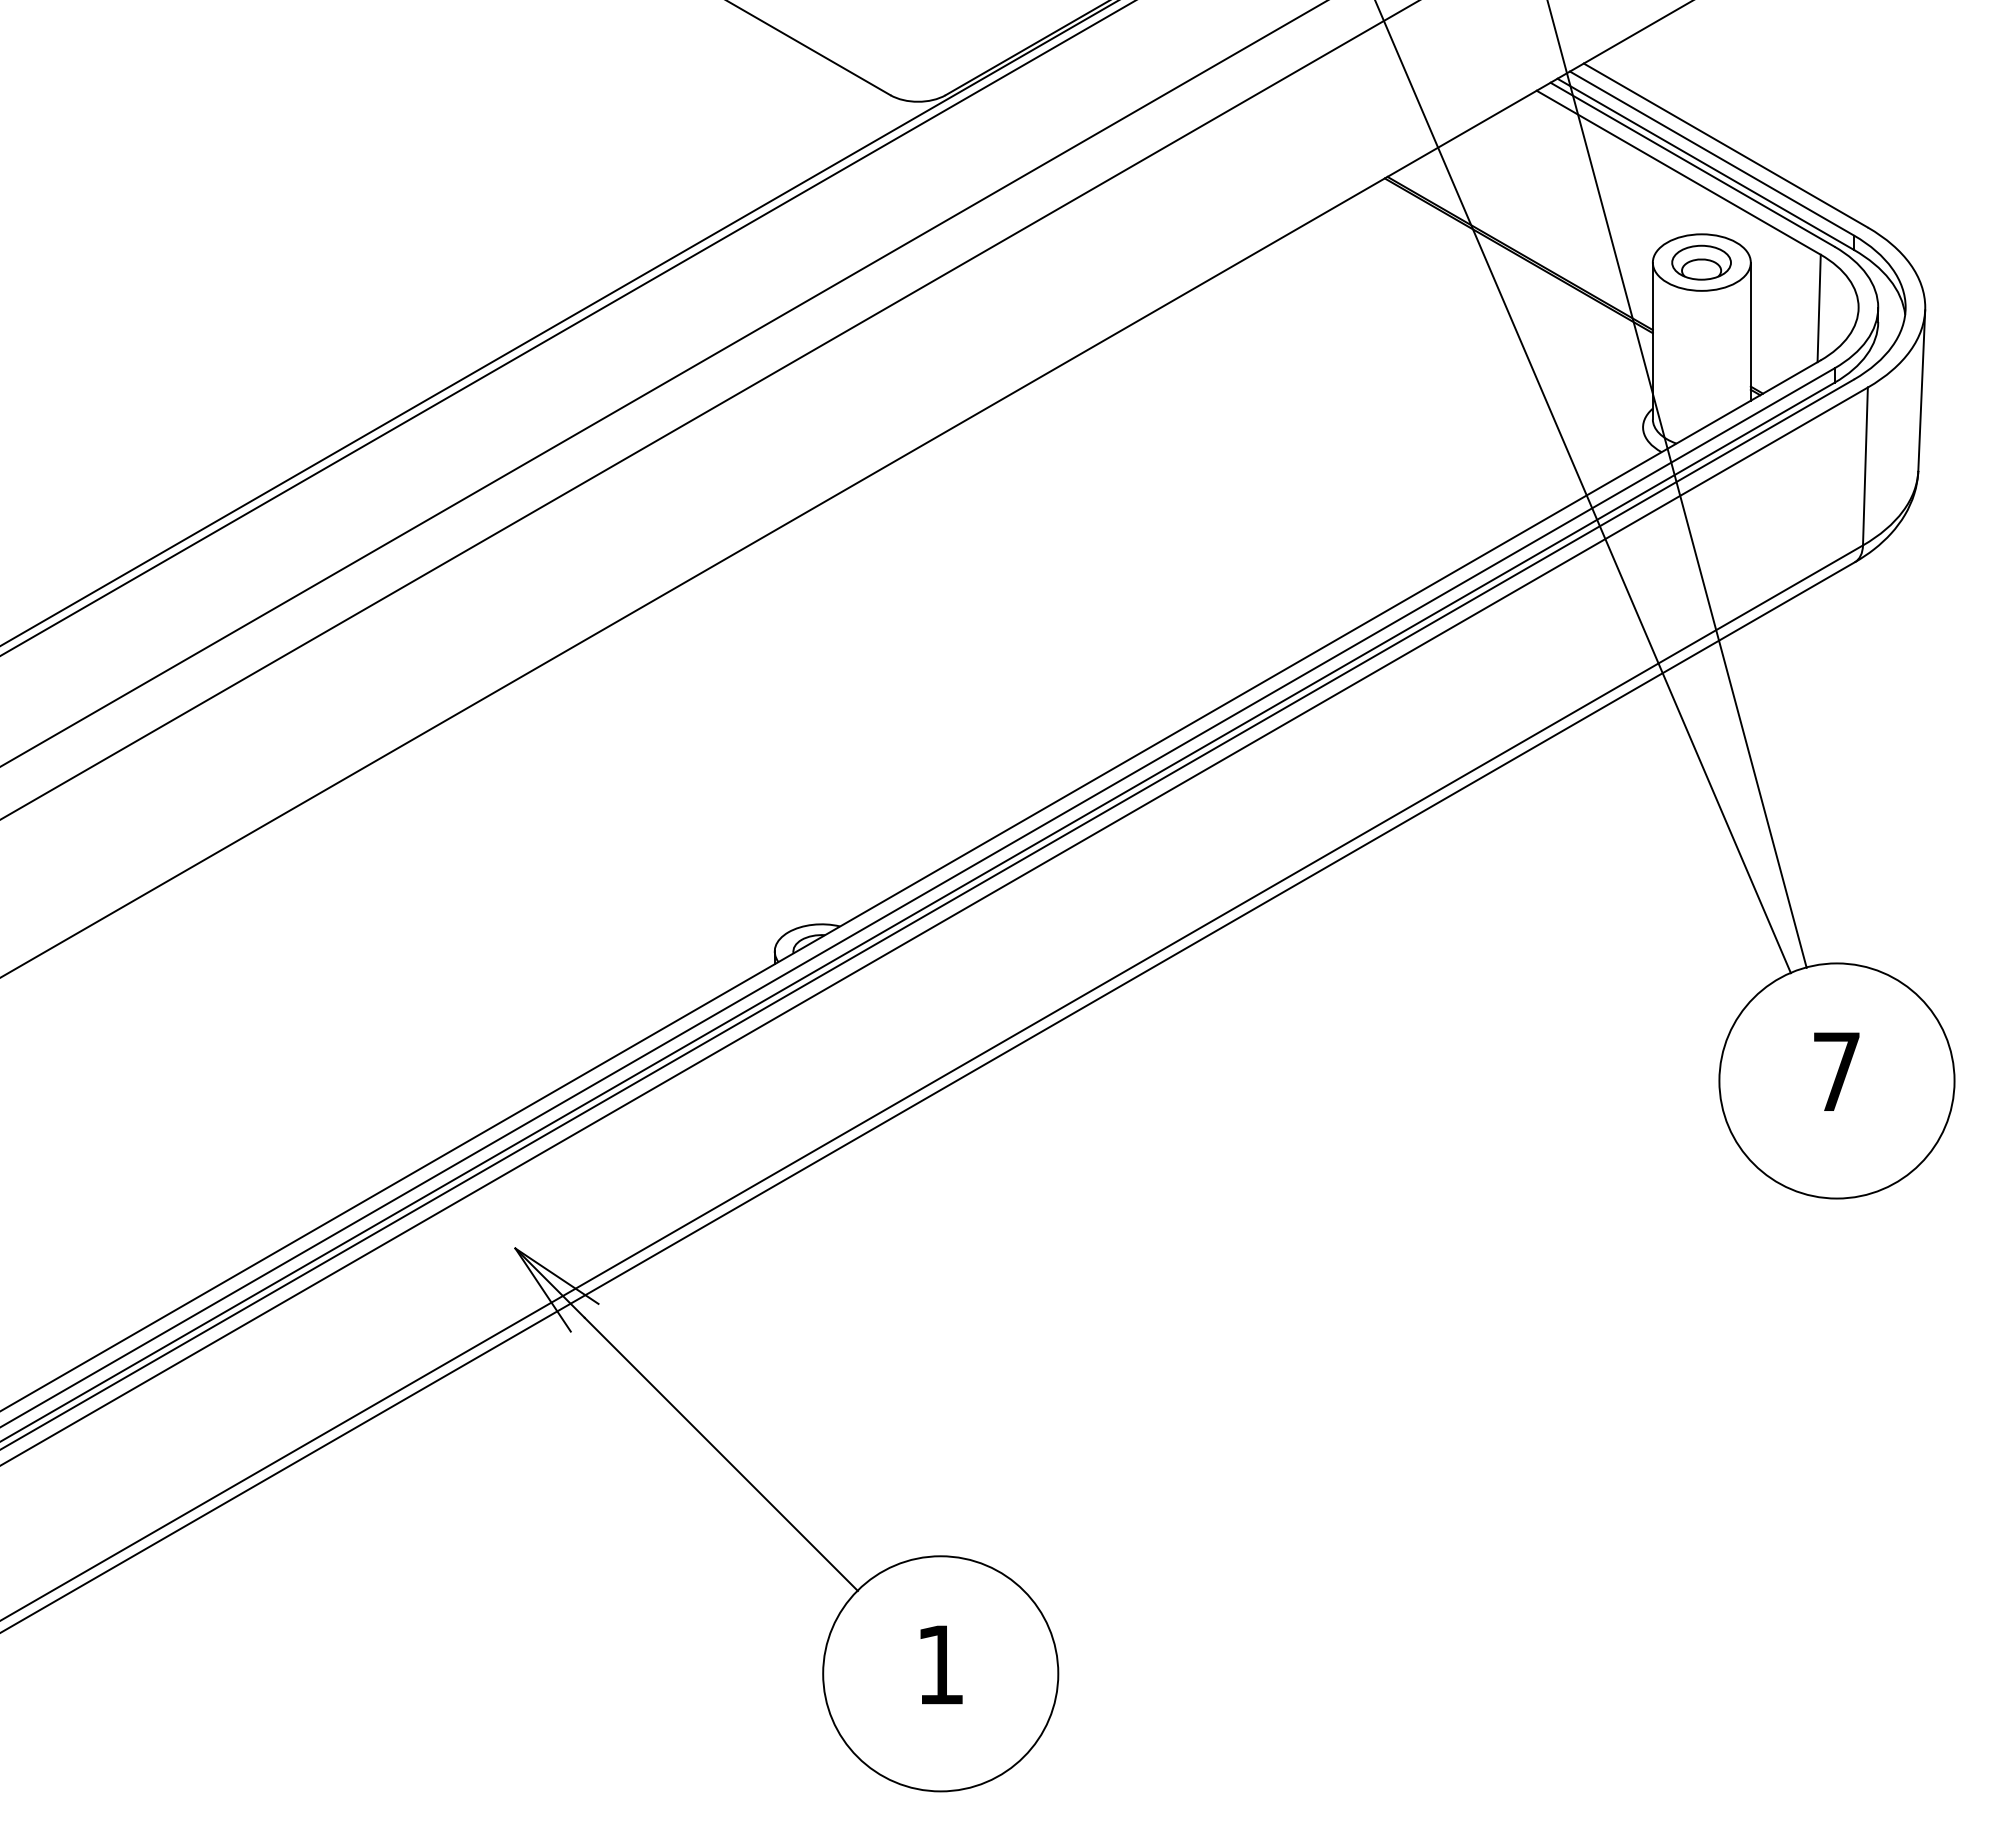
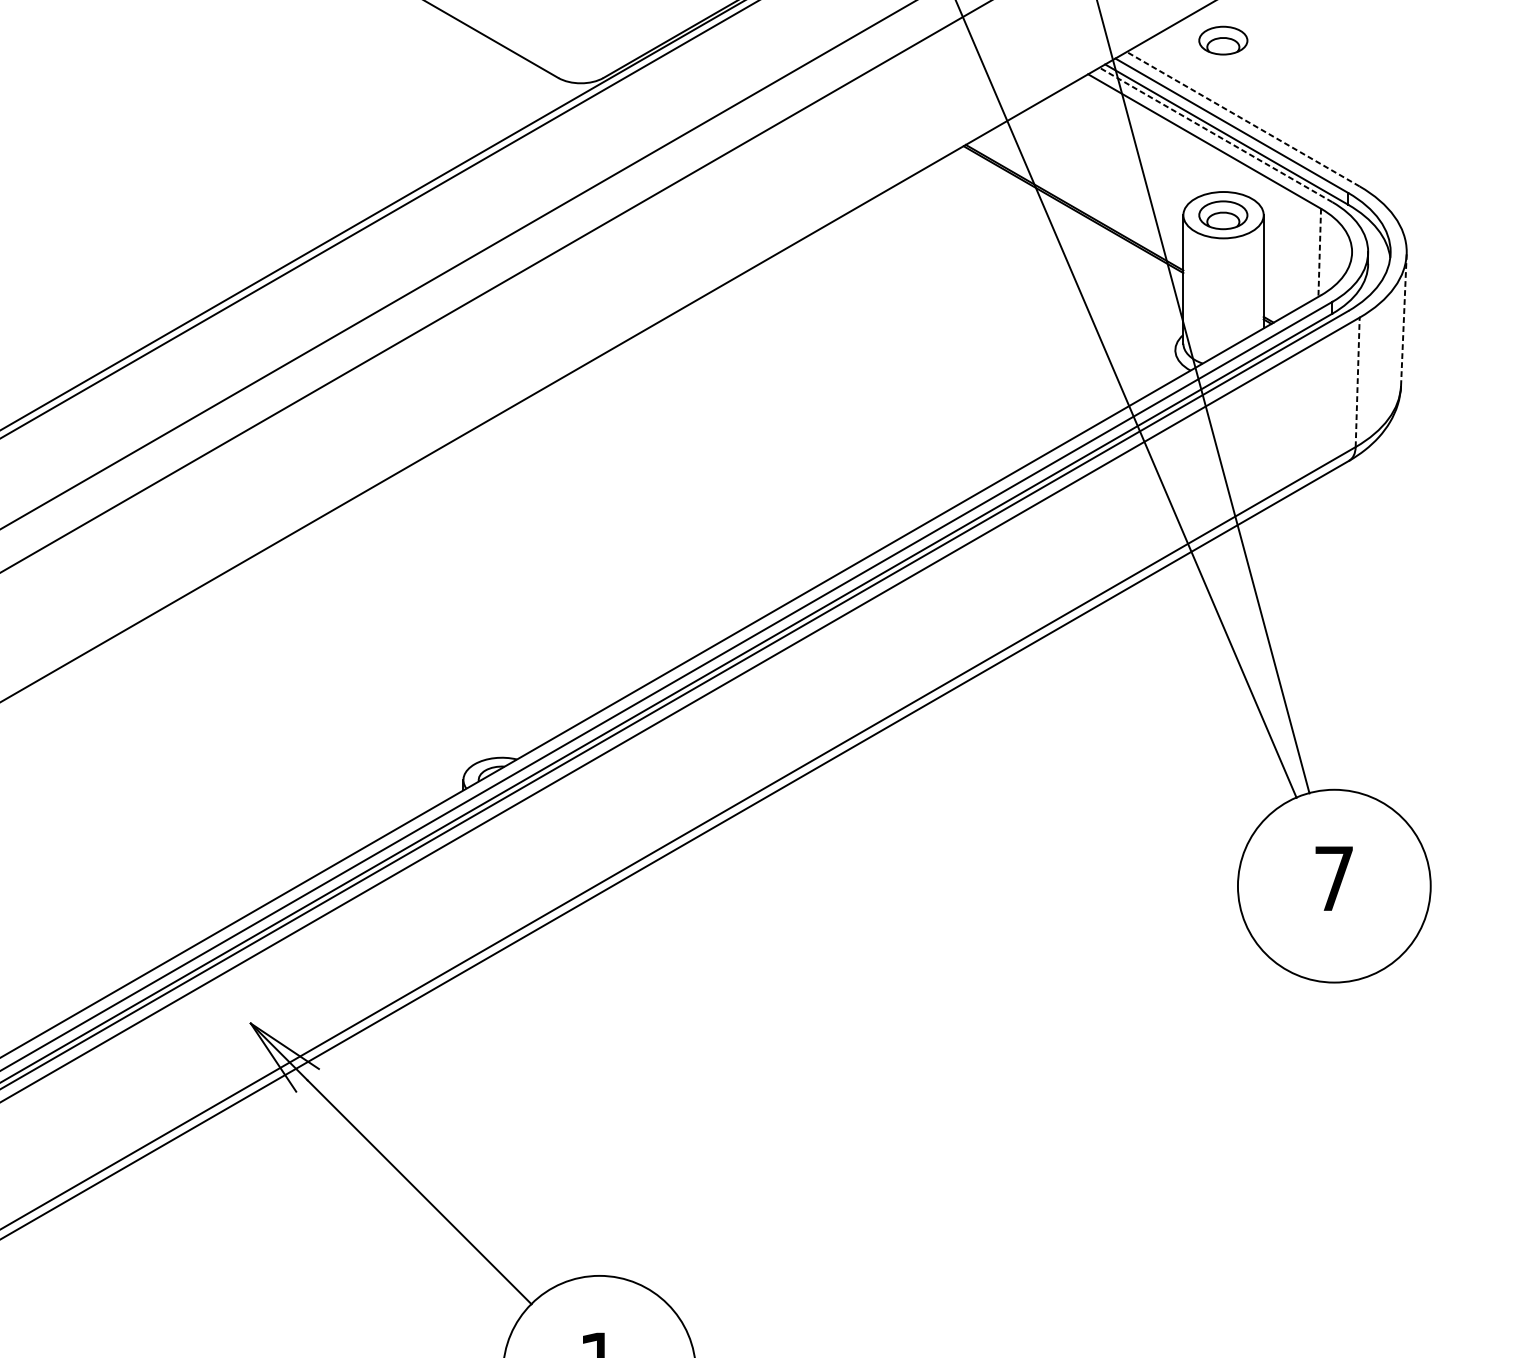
part: (1701, 49) -> (1223, 40), added
line: (1725, 145) -> (1242, 119), solid -> dashed
line: (1692, 164) -> (1215, 134), solid -> dashed
line: (1819, 308) -> (1320, 252), solid -> dashed
line: (1921, 390) -> (1403, 320), solid -> dashed
line: (1865, 466) -> (1357, 382), solid -> dashed

